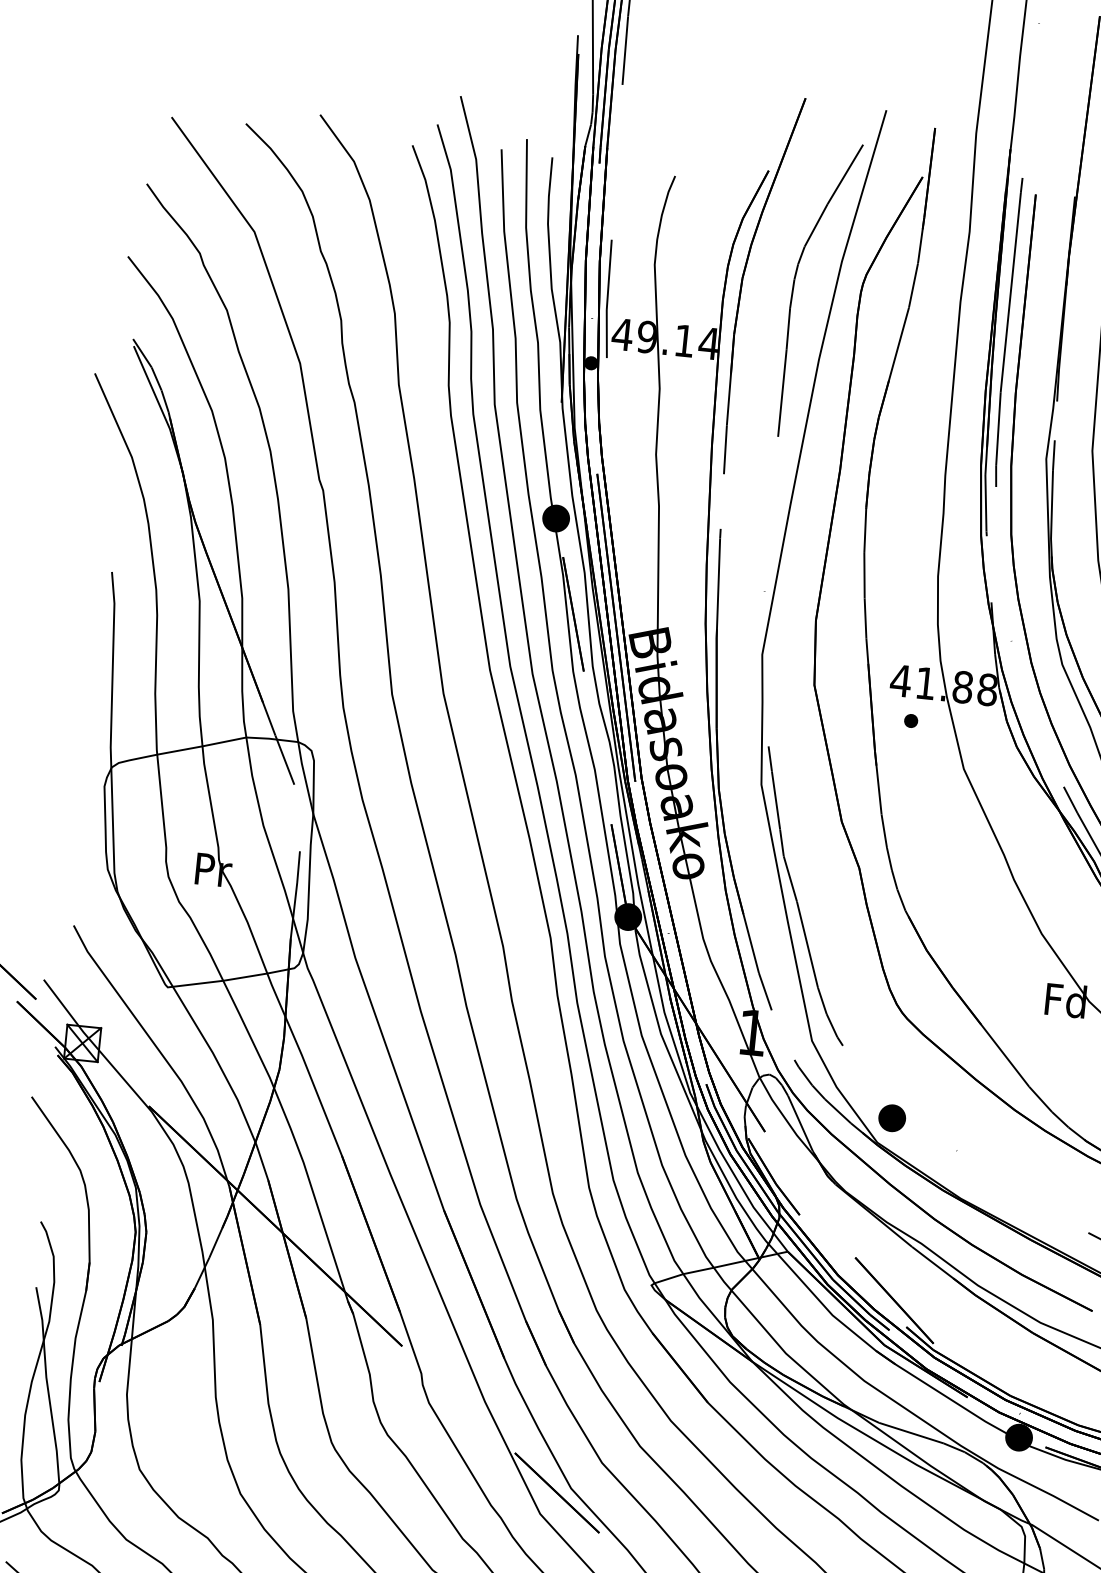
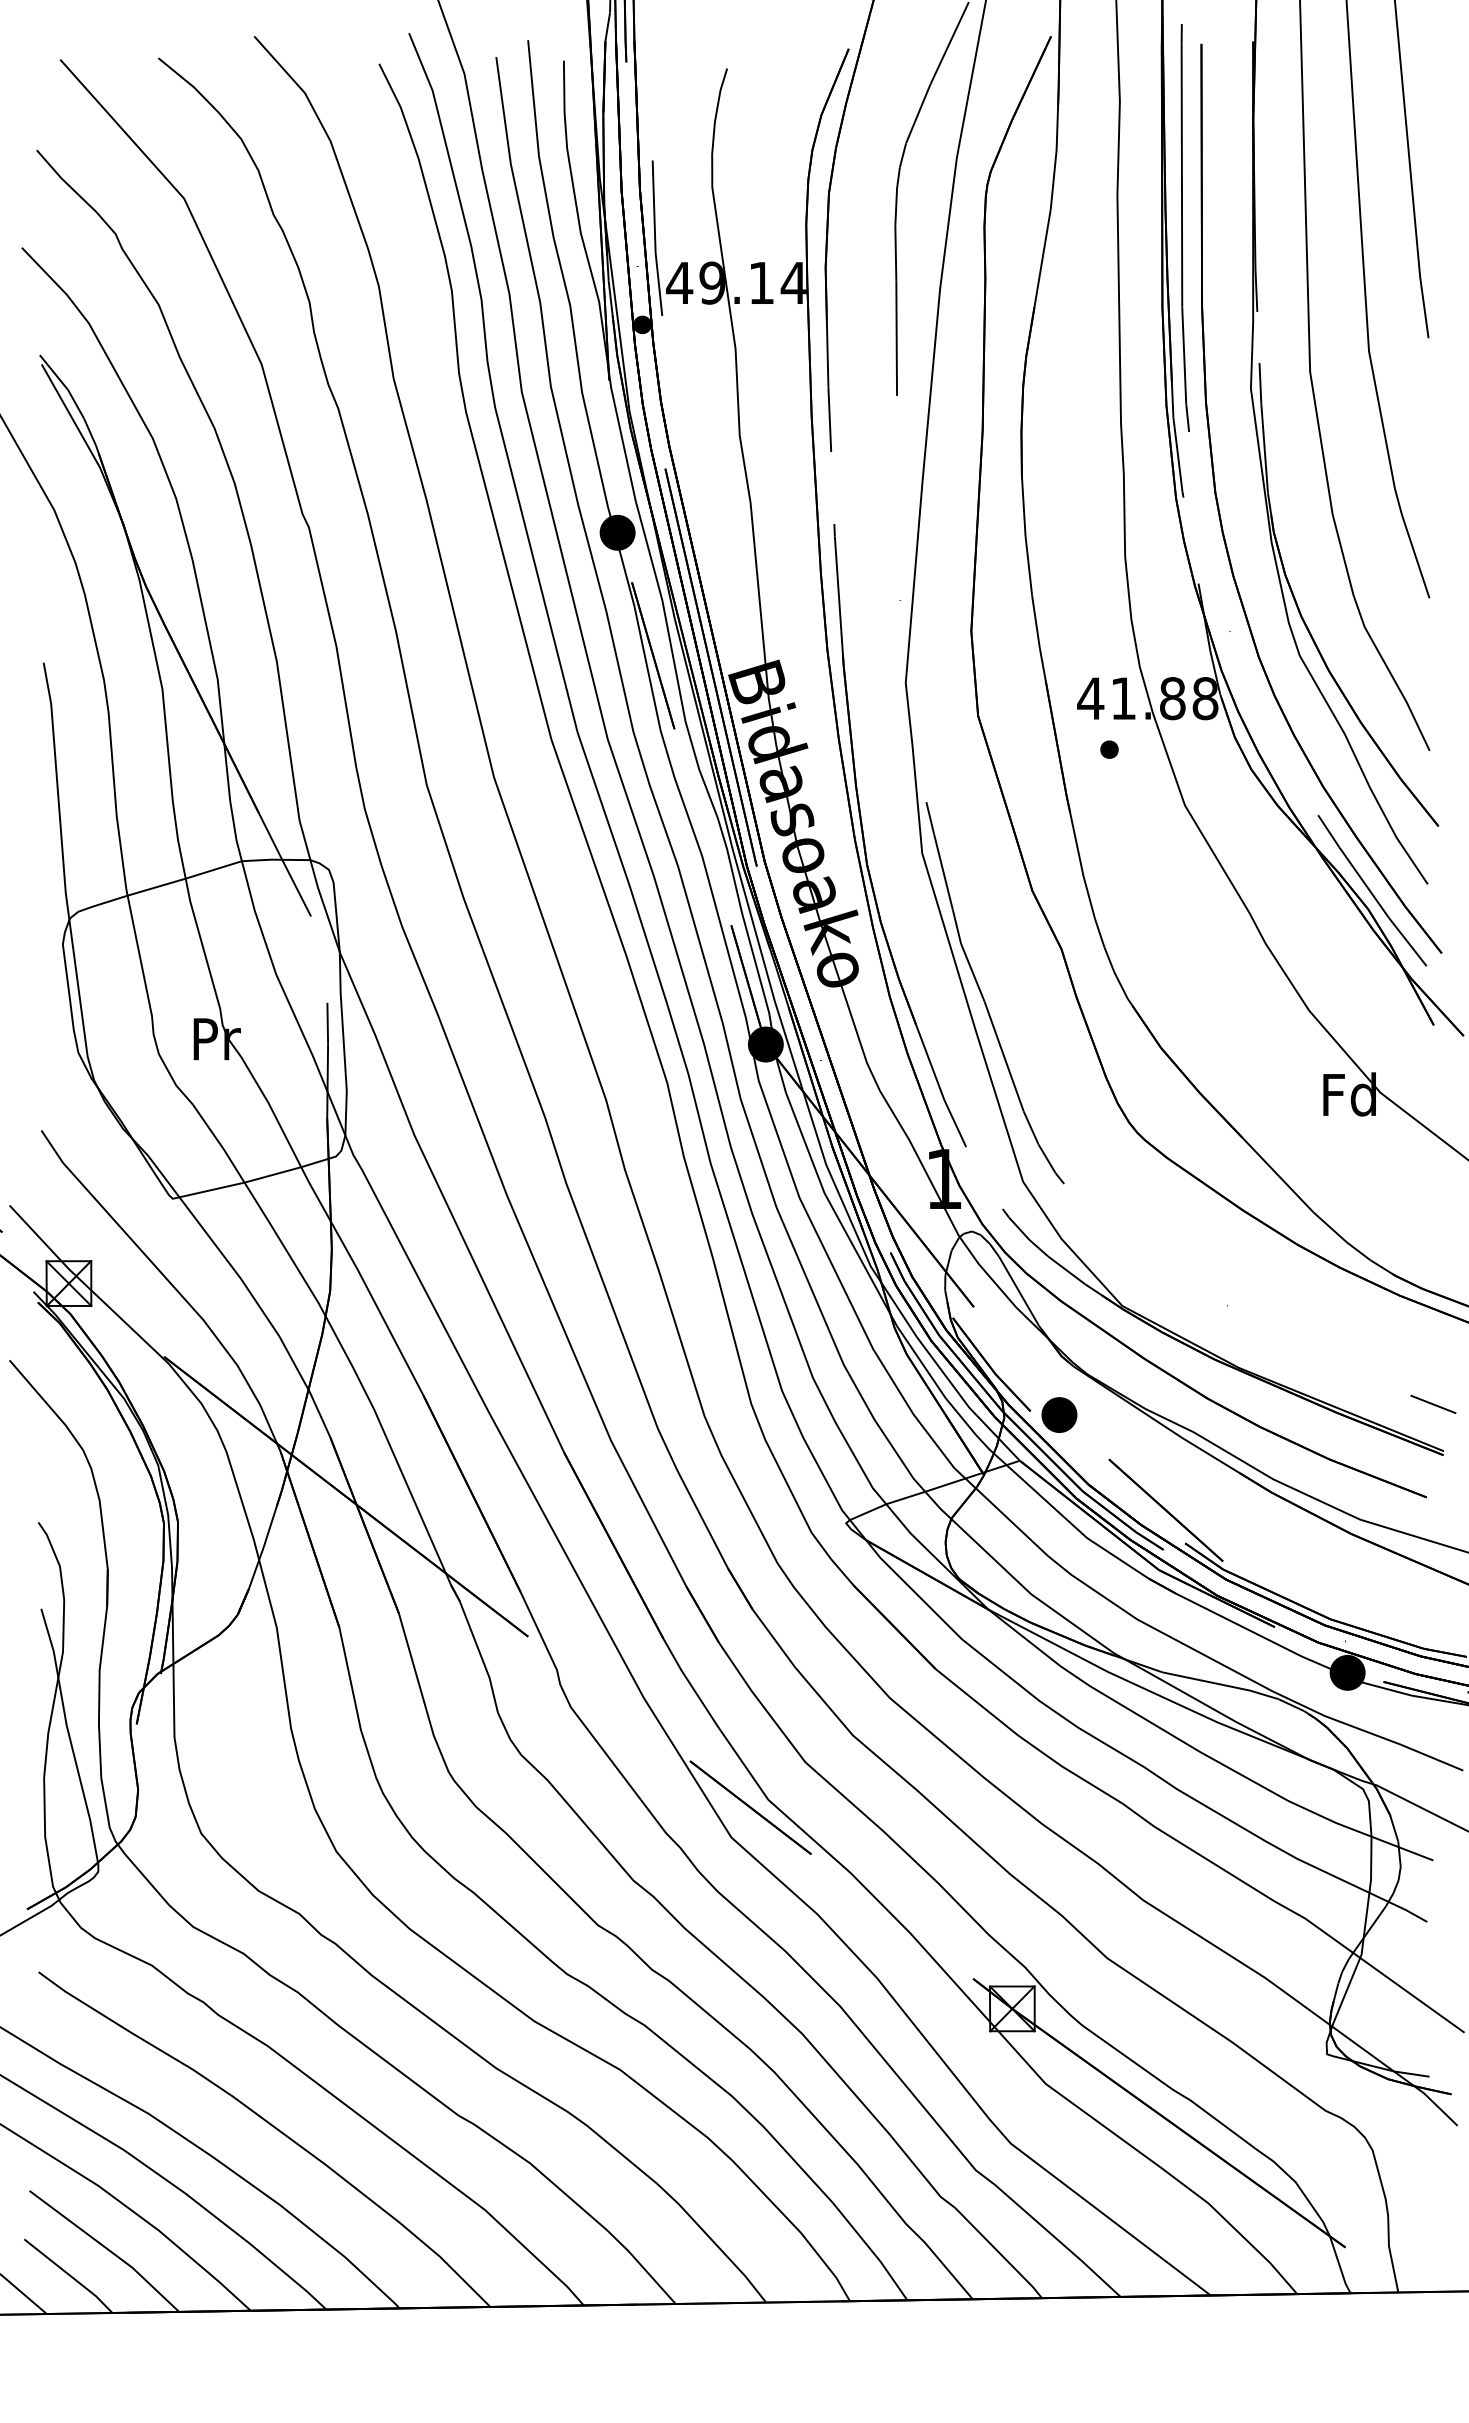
part: (892, 1117) -> (1059, 1414), moved

